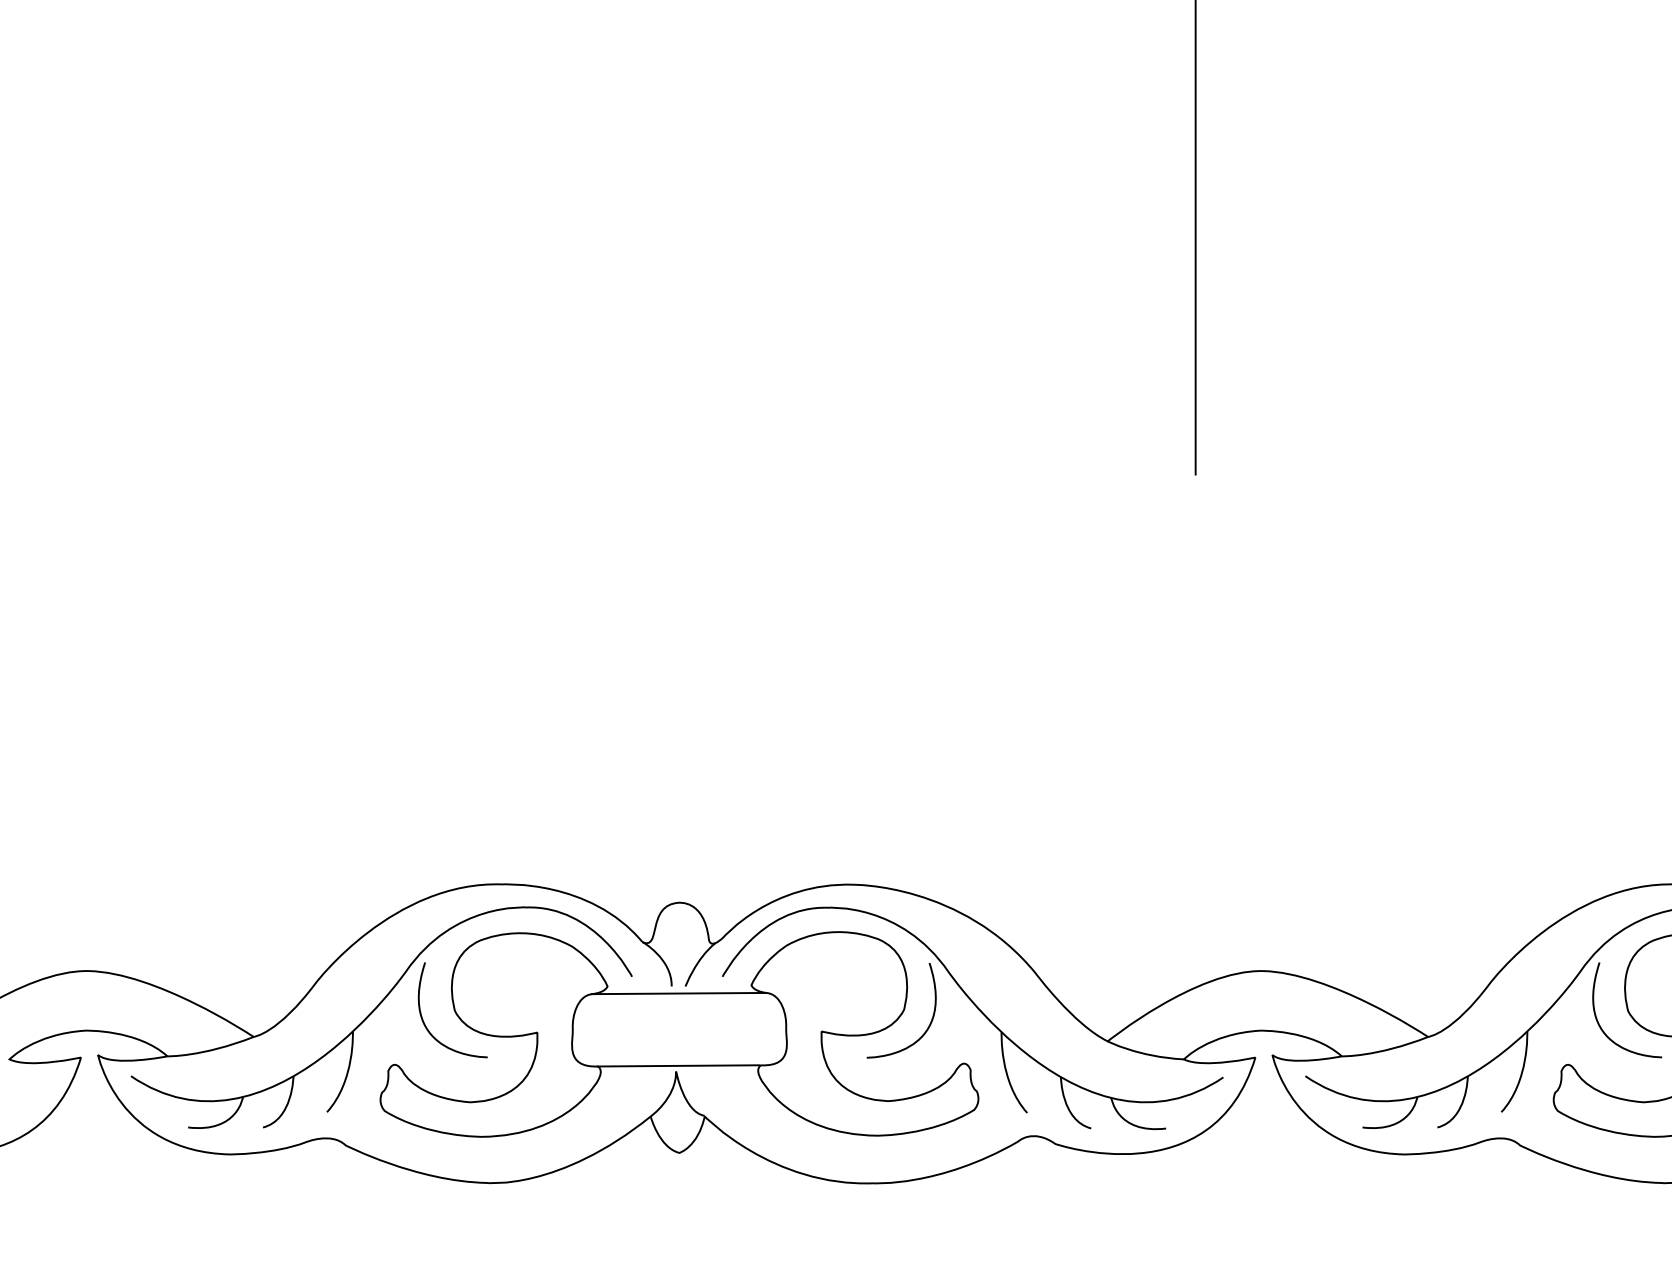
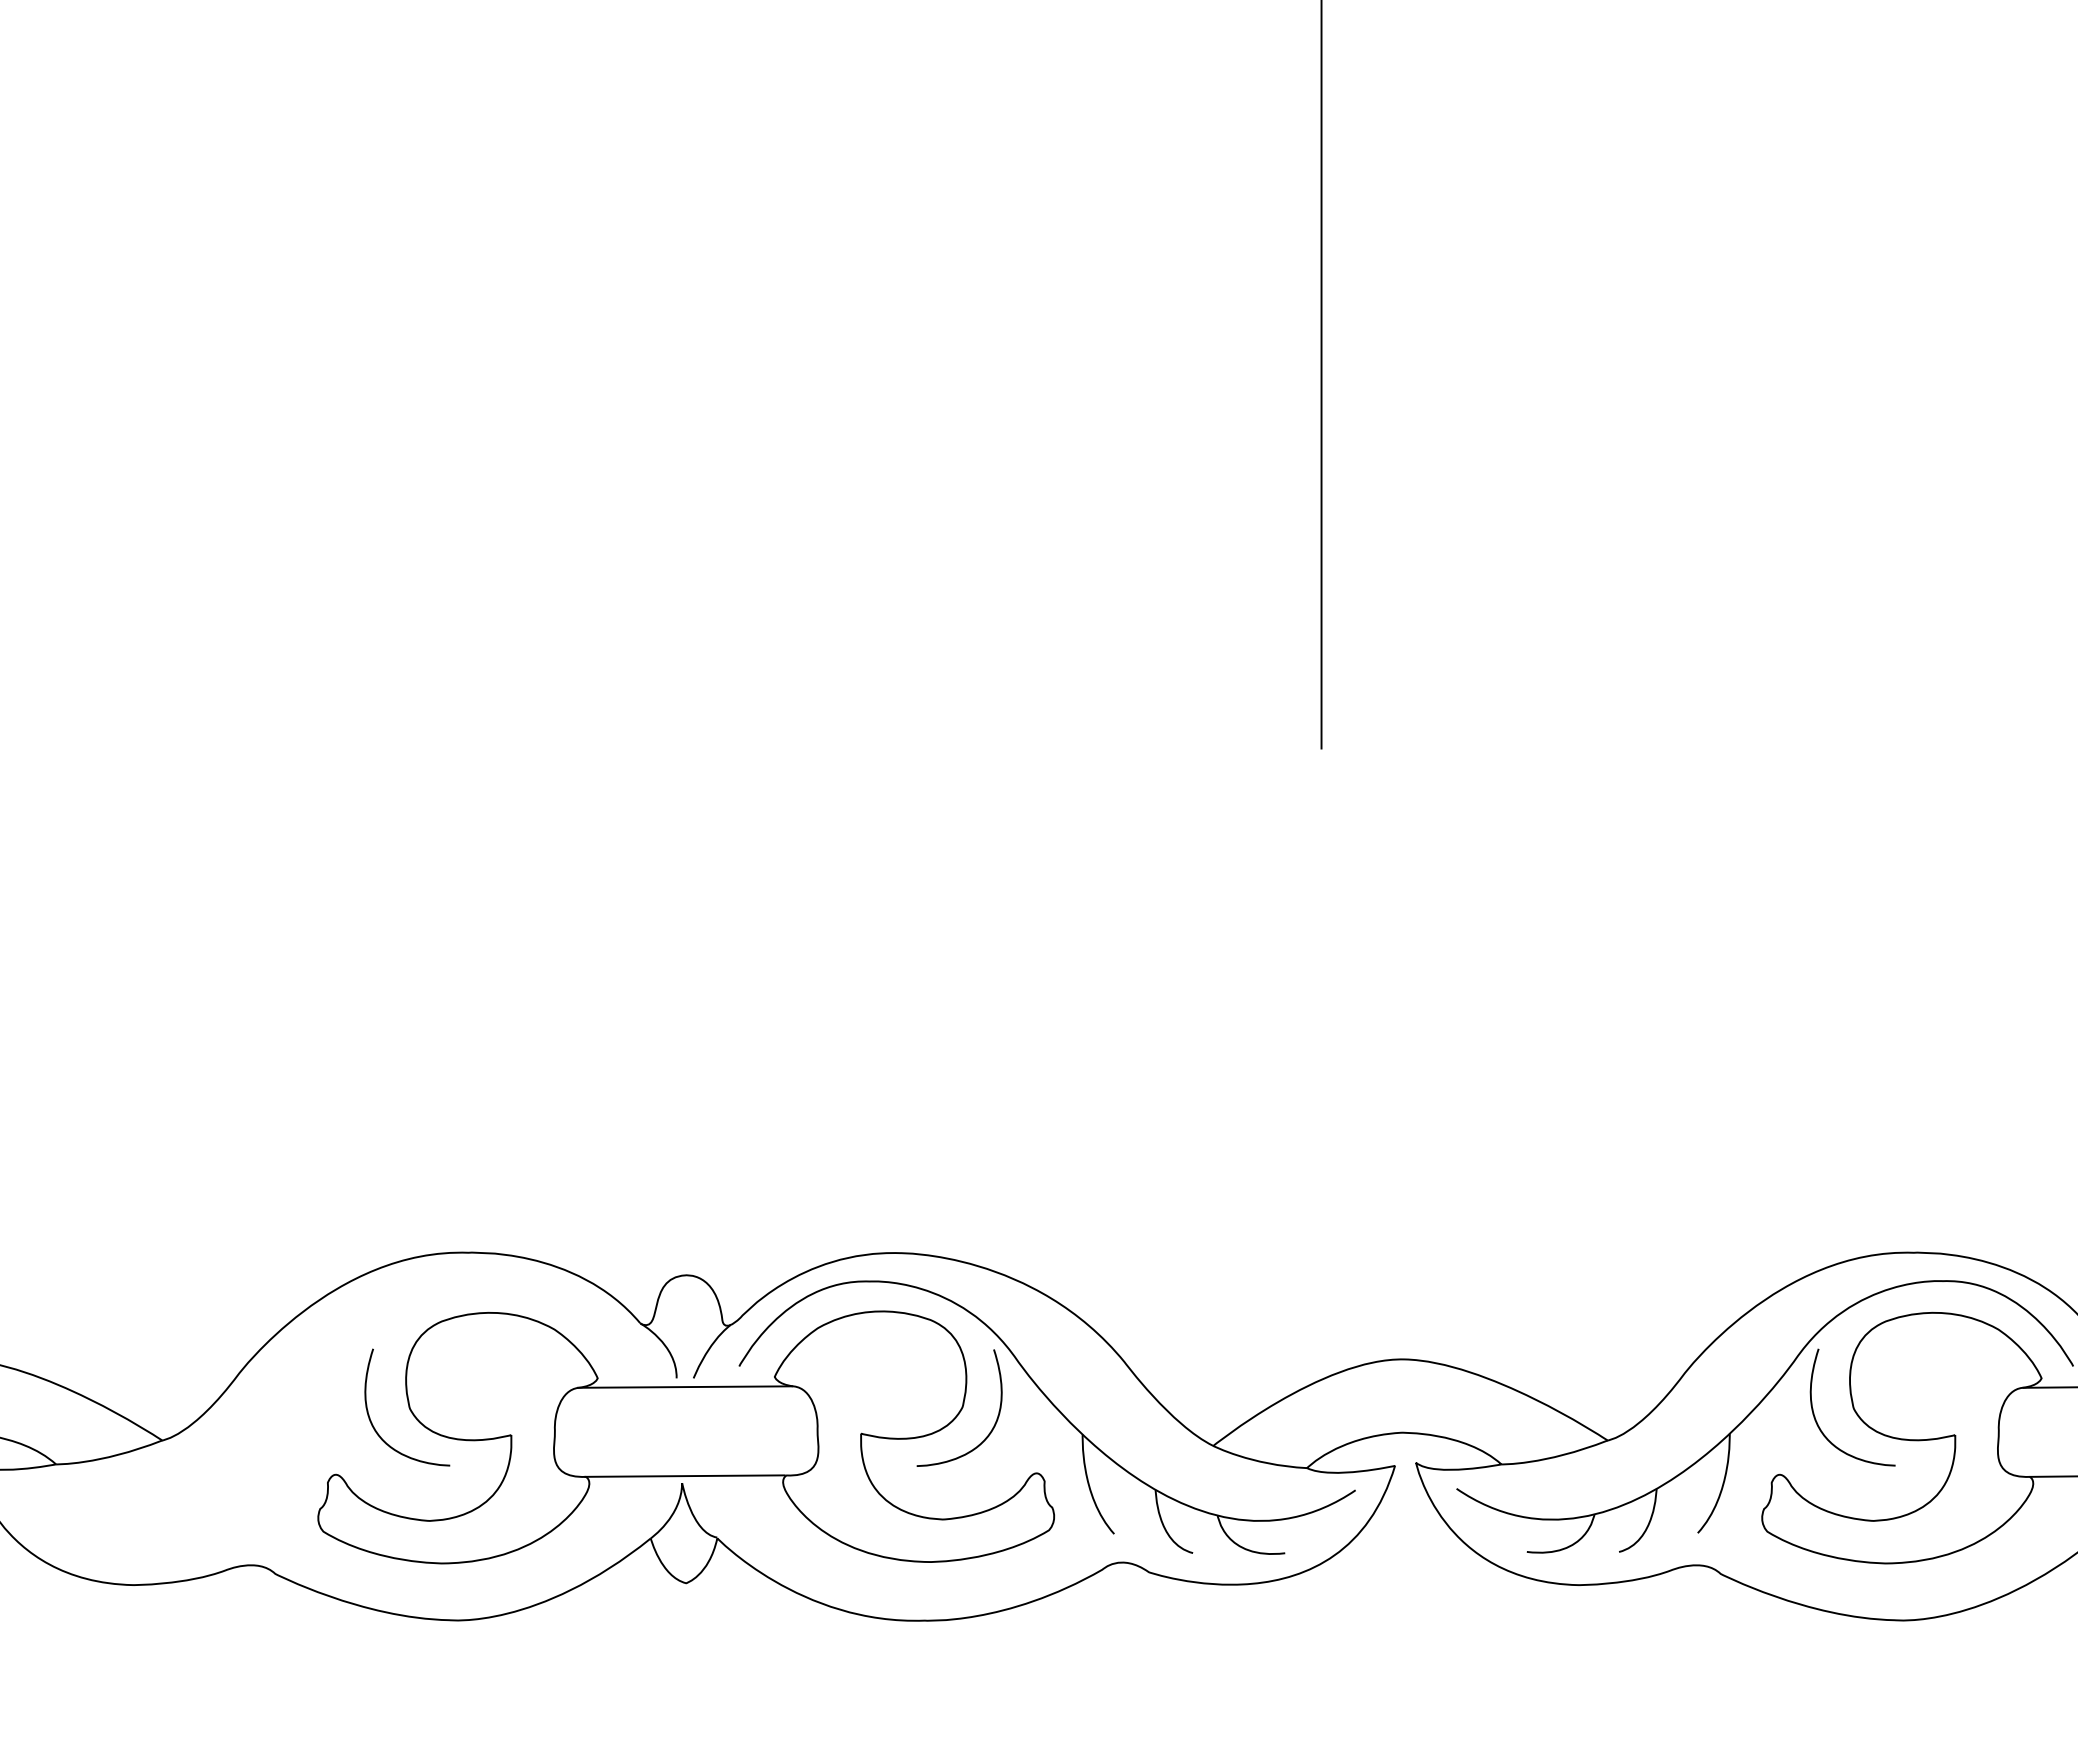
part: (375, 1010) -> (311, 1407), removed

